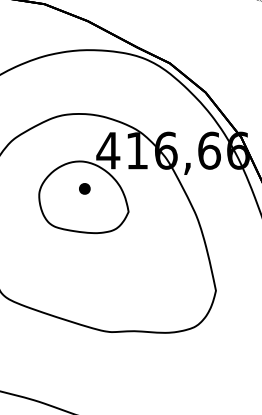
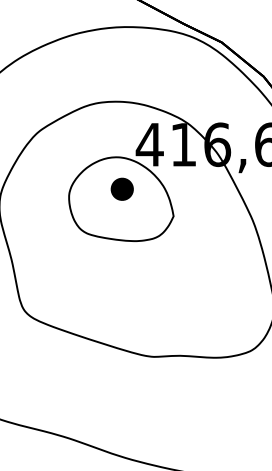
part: (84, 188) -> (122, 188), size x1.67

